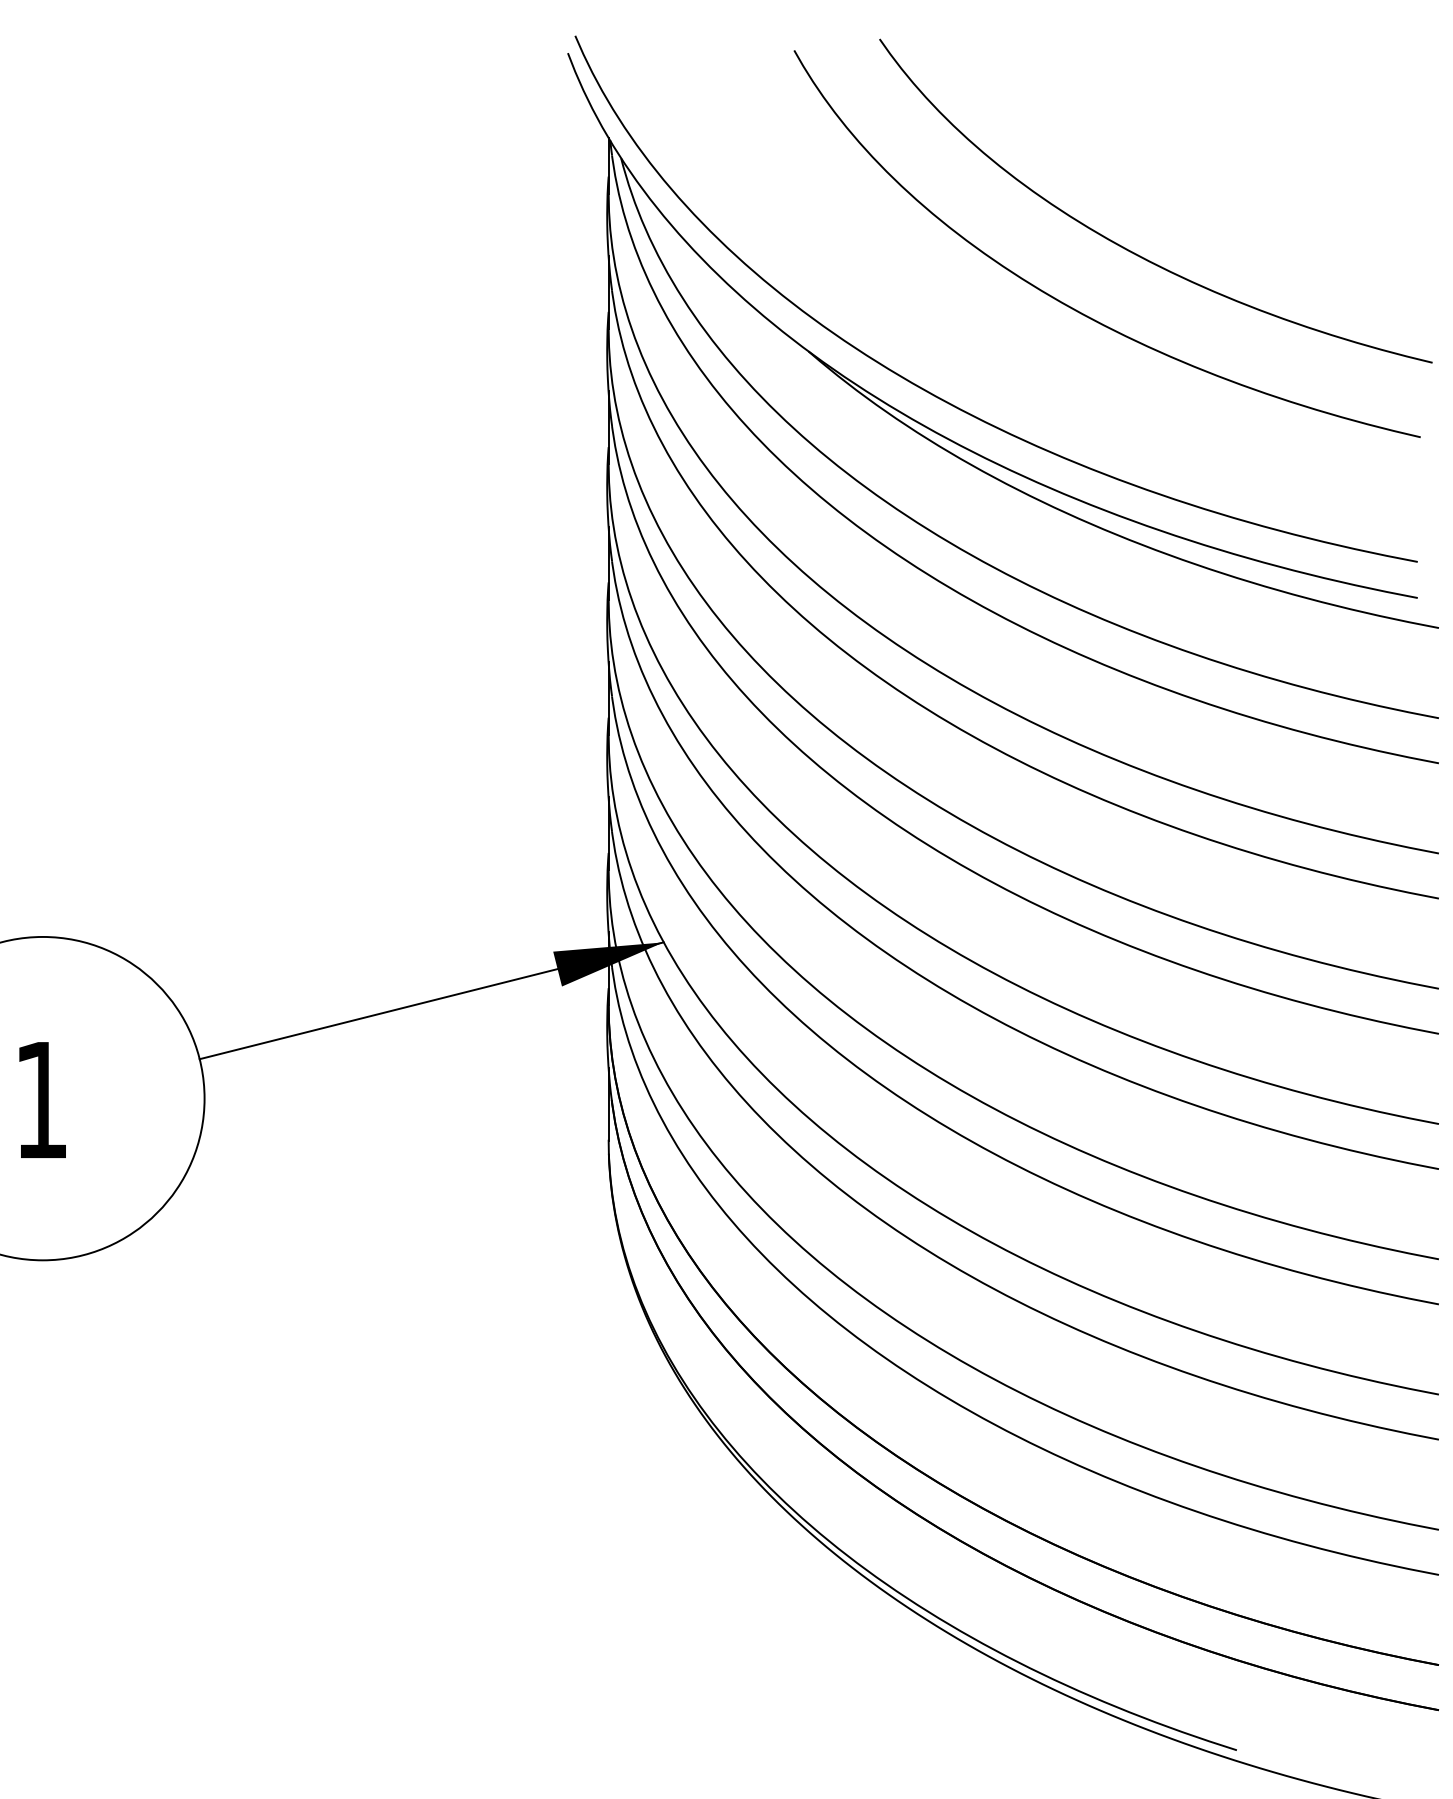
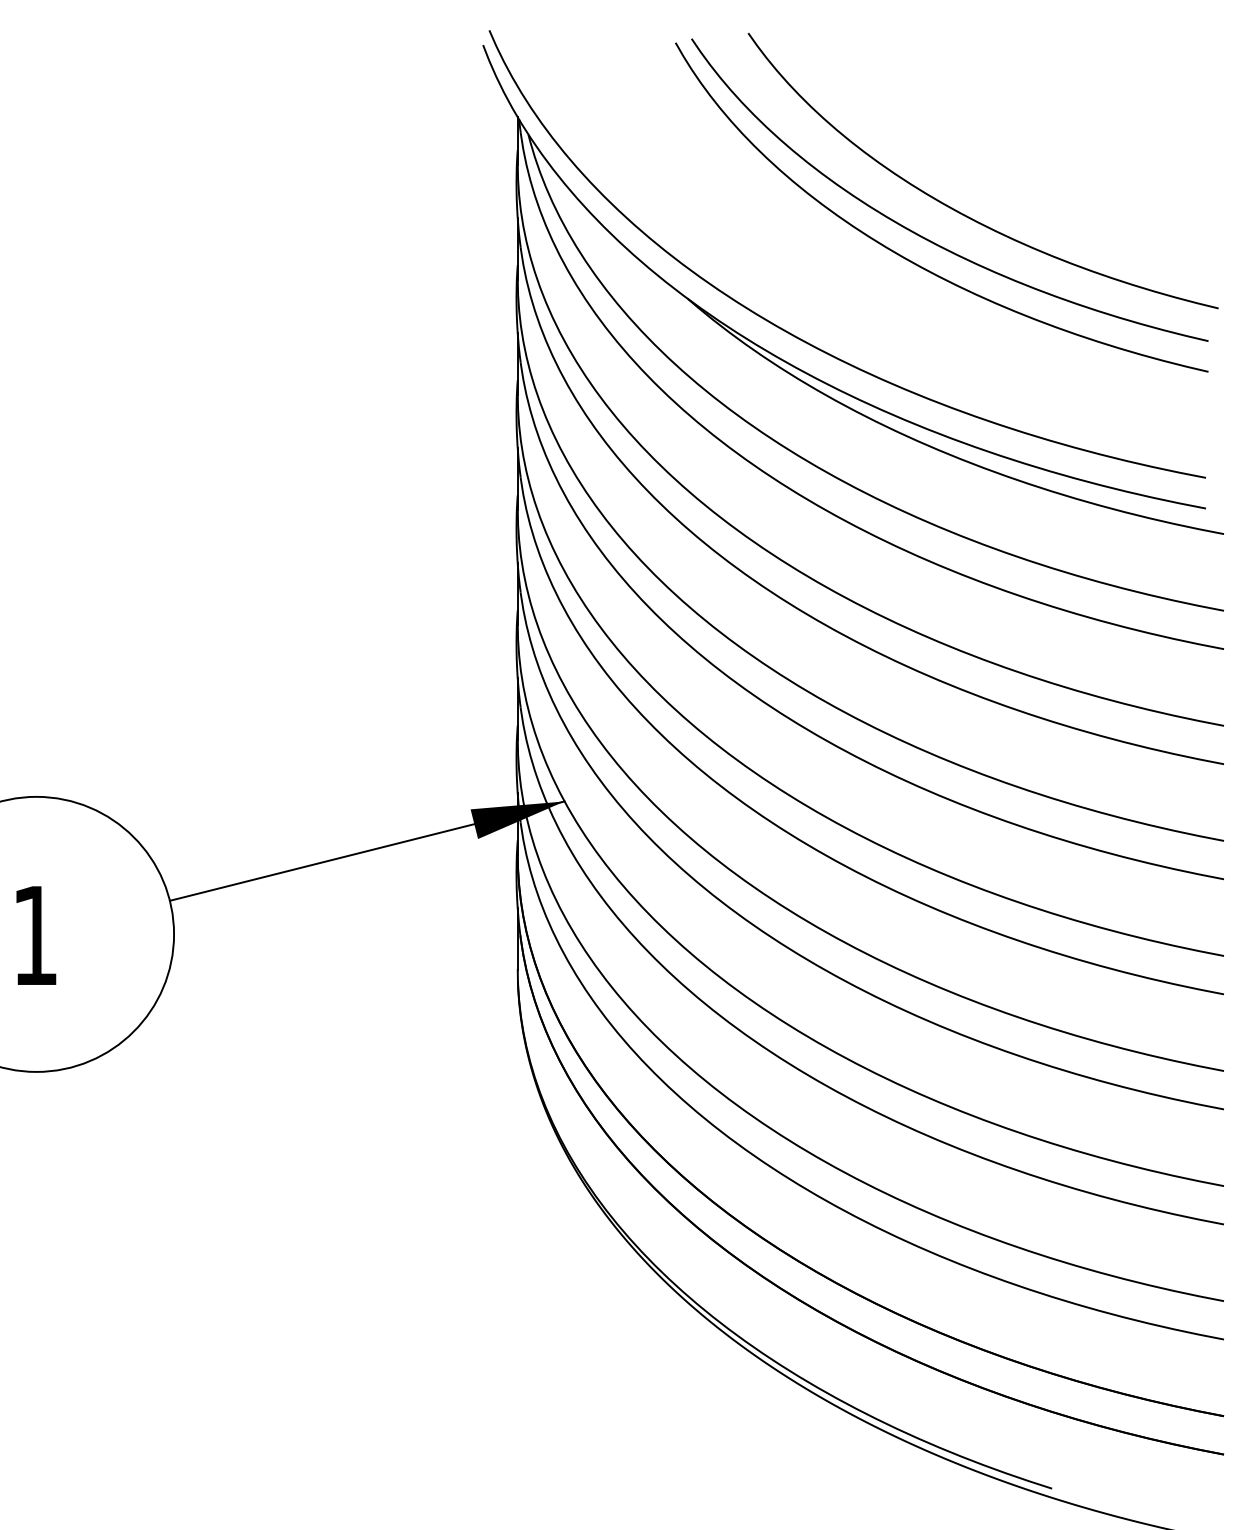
curve: (1087, 279) -> (925, 237), added

